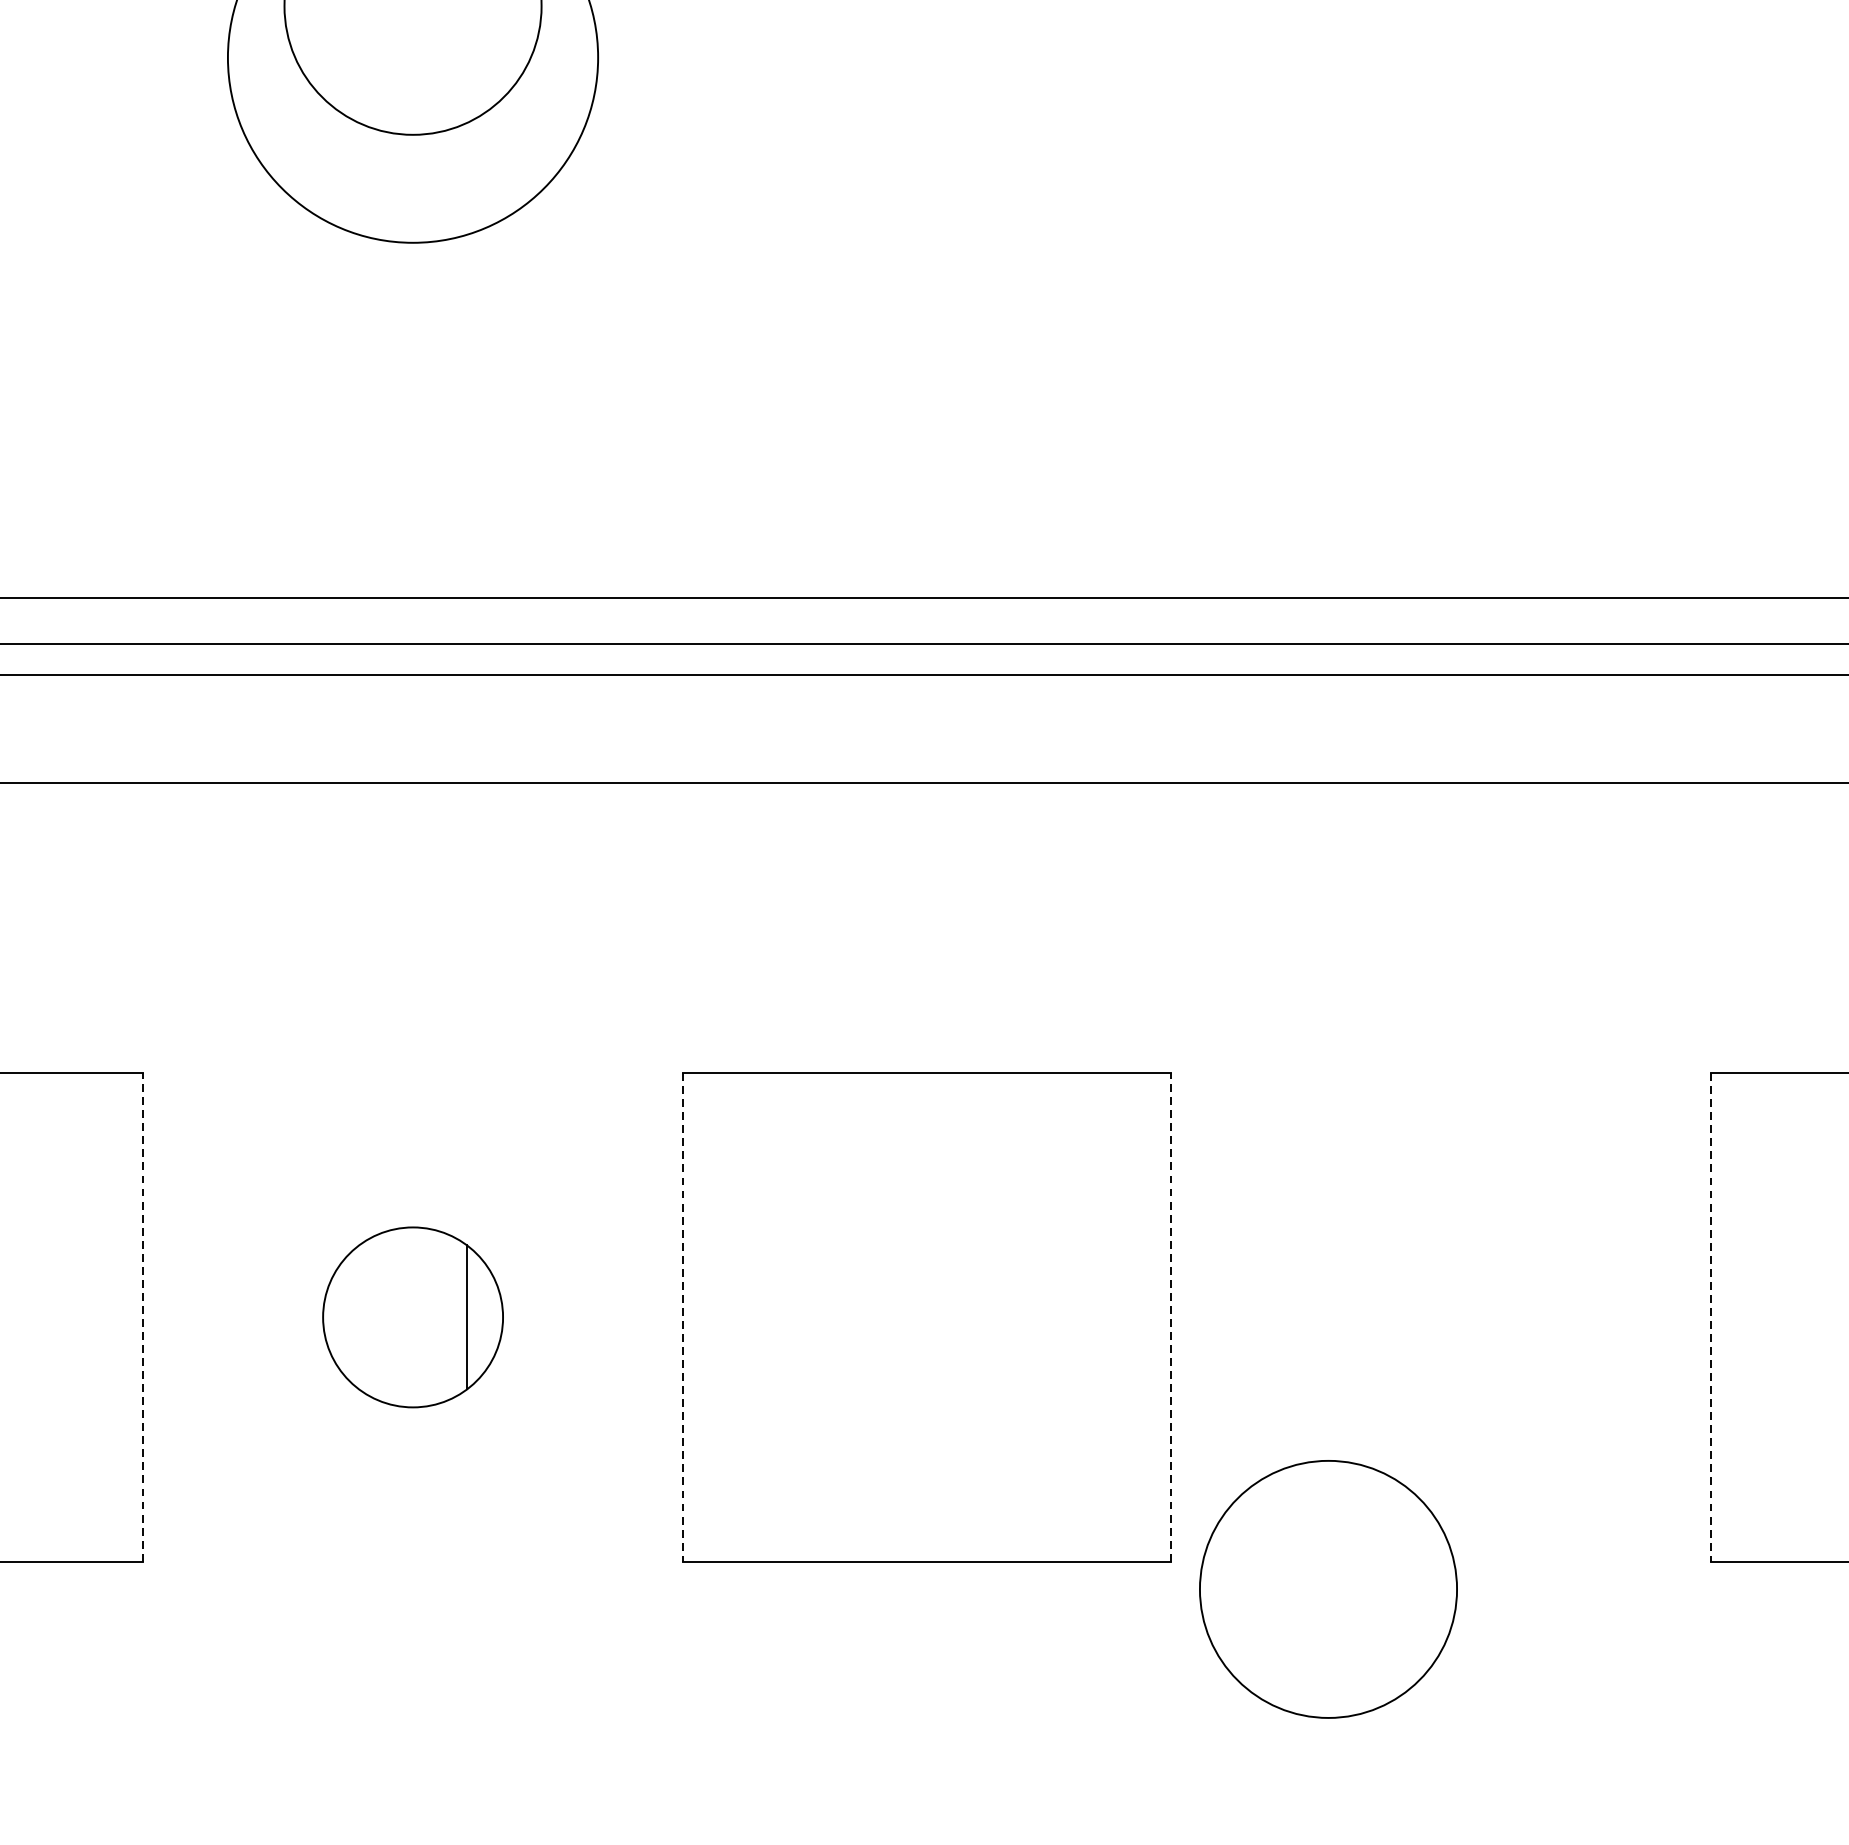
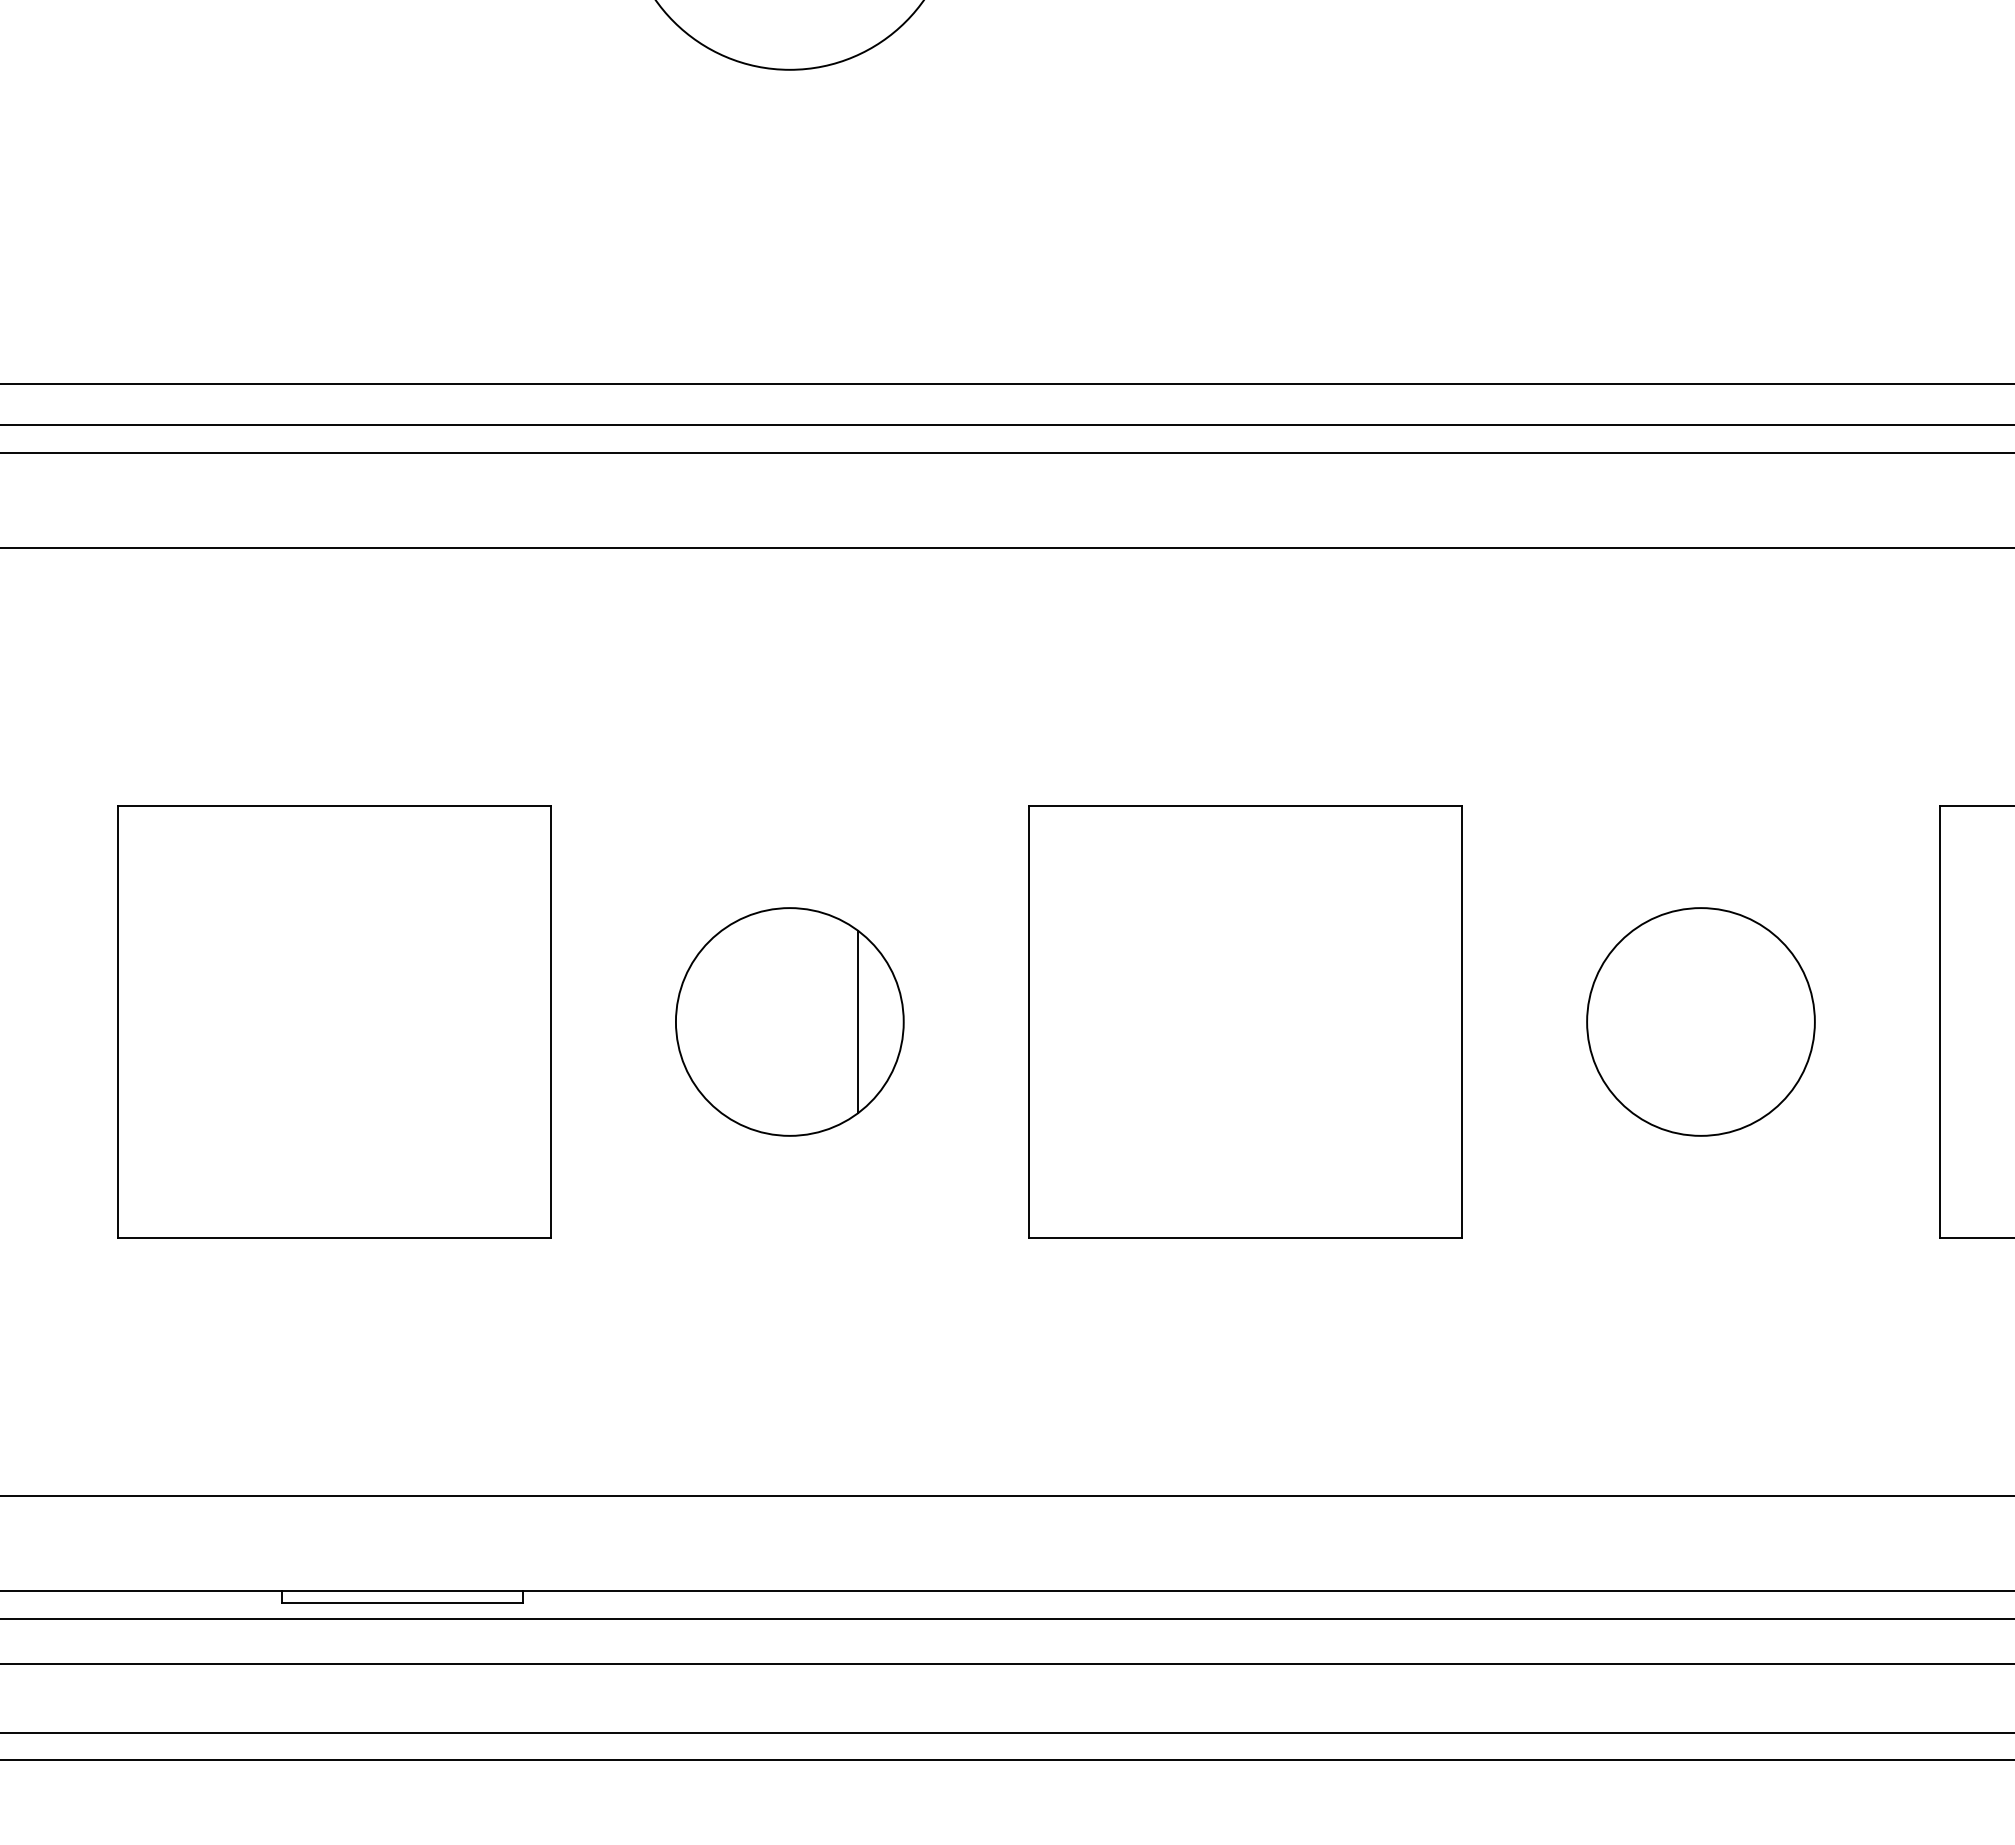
line: (142, 1316) -> (550, 1021), dashed -> solid
part: (412, 1316) -> (789, 1021), size x1.43
line: (1171, 1316) -> (1461, 1021), dashed -> solid
line: (683, 1317) -> (1029, 1022), dashed -> solid
line: (1711, 1317) -> (1940, 1022), dashed -> solid
circle: (1327, 1588) -> (1700, 1021), moved

